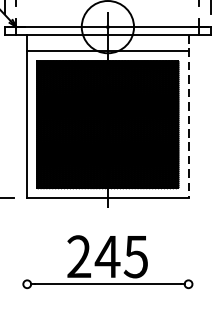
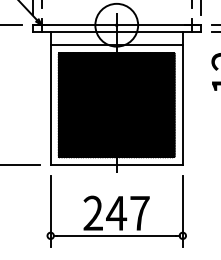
line: (188, 116) -> (182, 98), dashed -> solid
line: (26, 254) -> (50, 211), added
line: (188, 254) -> (182, 211), added
text: (135, 256) -> (139, 213), 245 -> 247

